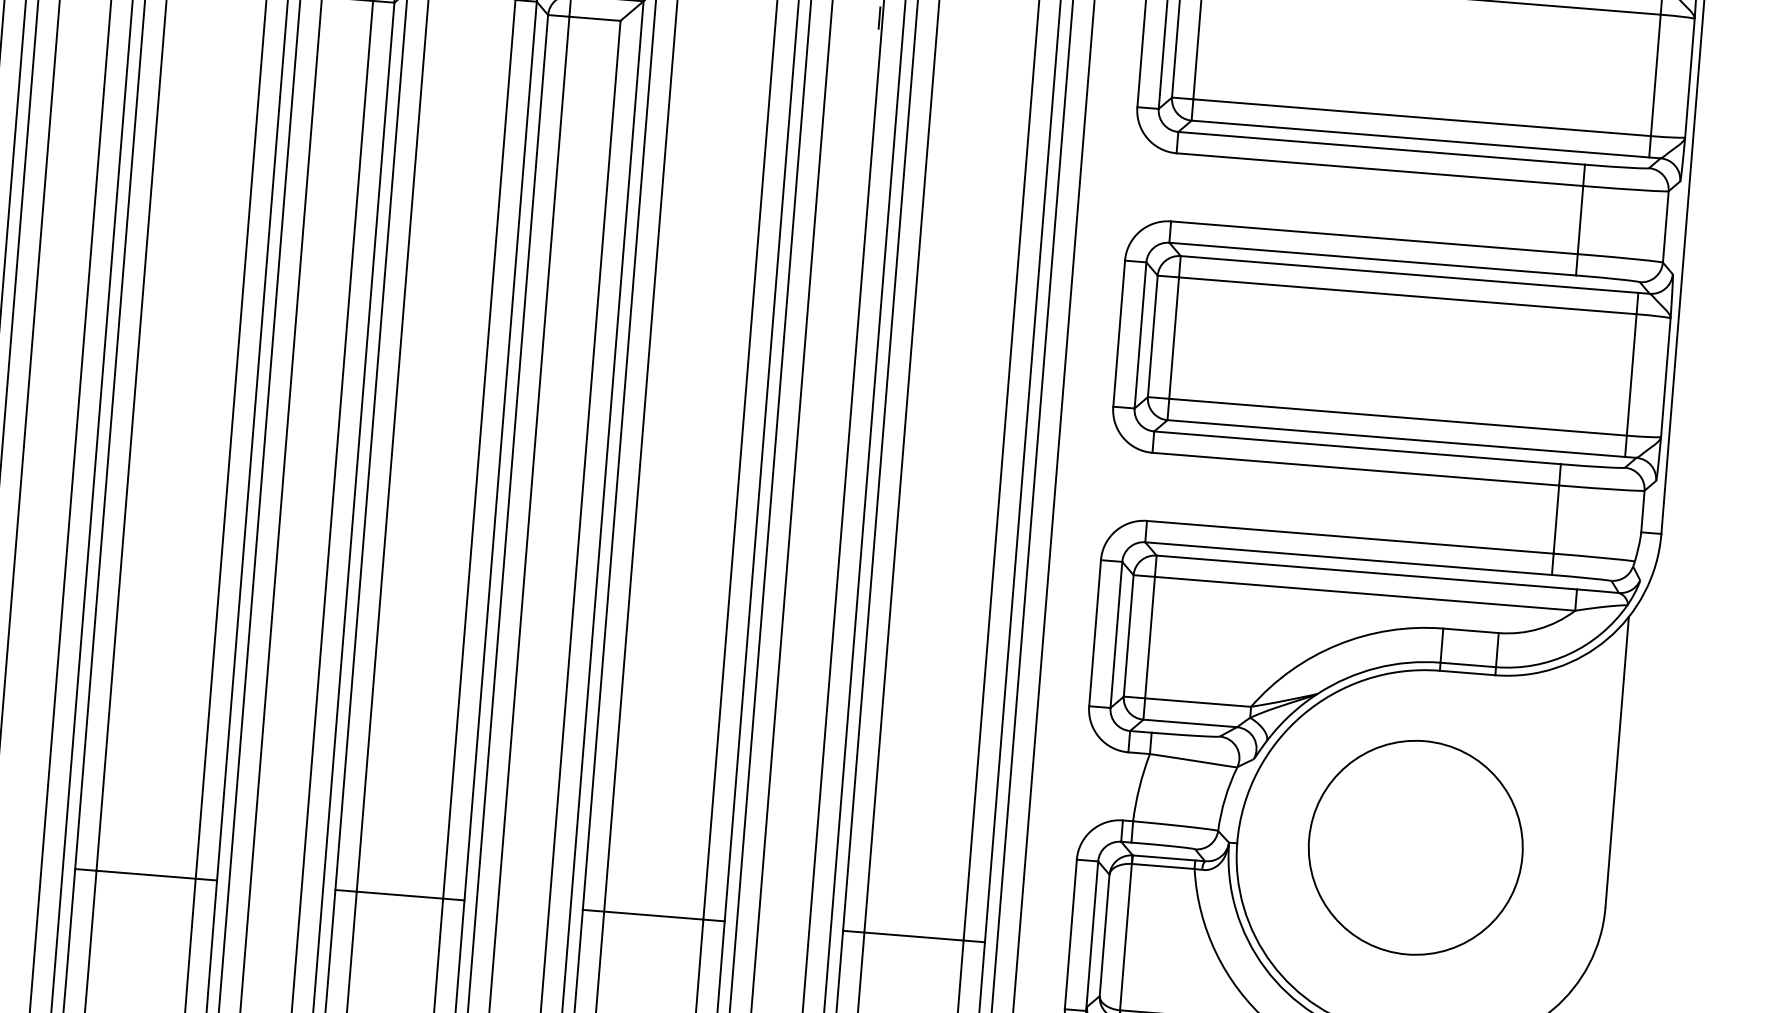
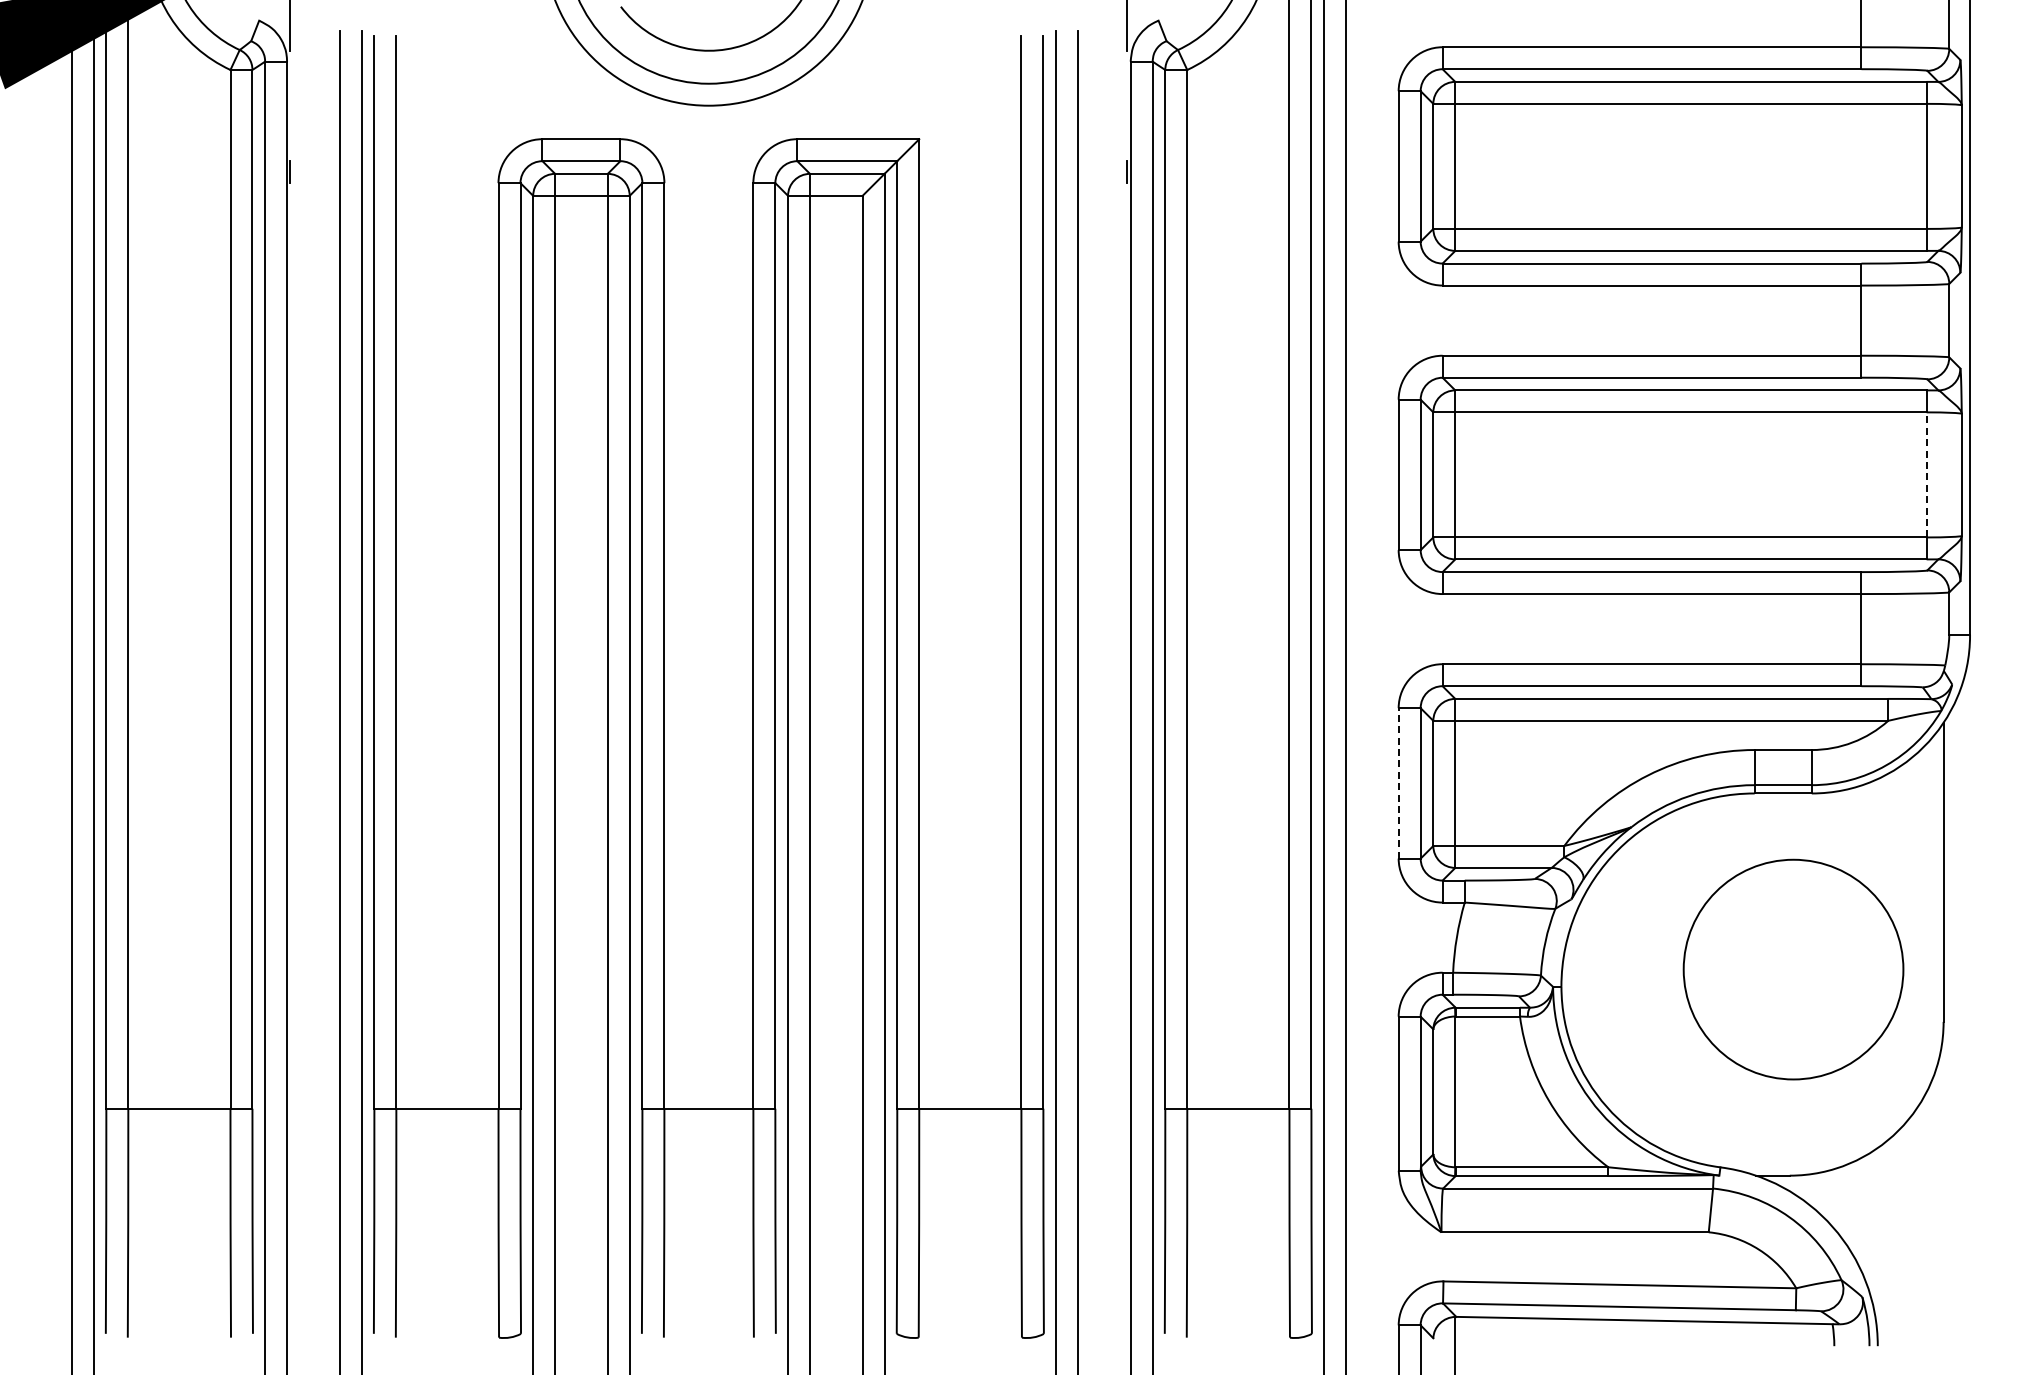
line: (1631, 374) -> (1926, 474), solid -> dashed
line: (1094, 632) -> (1398, 782), solid -> dashed
circle: (1415, 847) -> (1793, 969), moved

